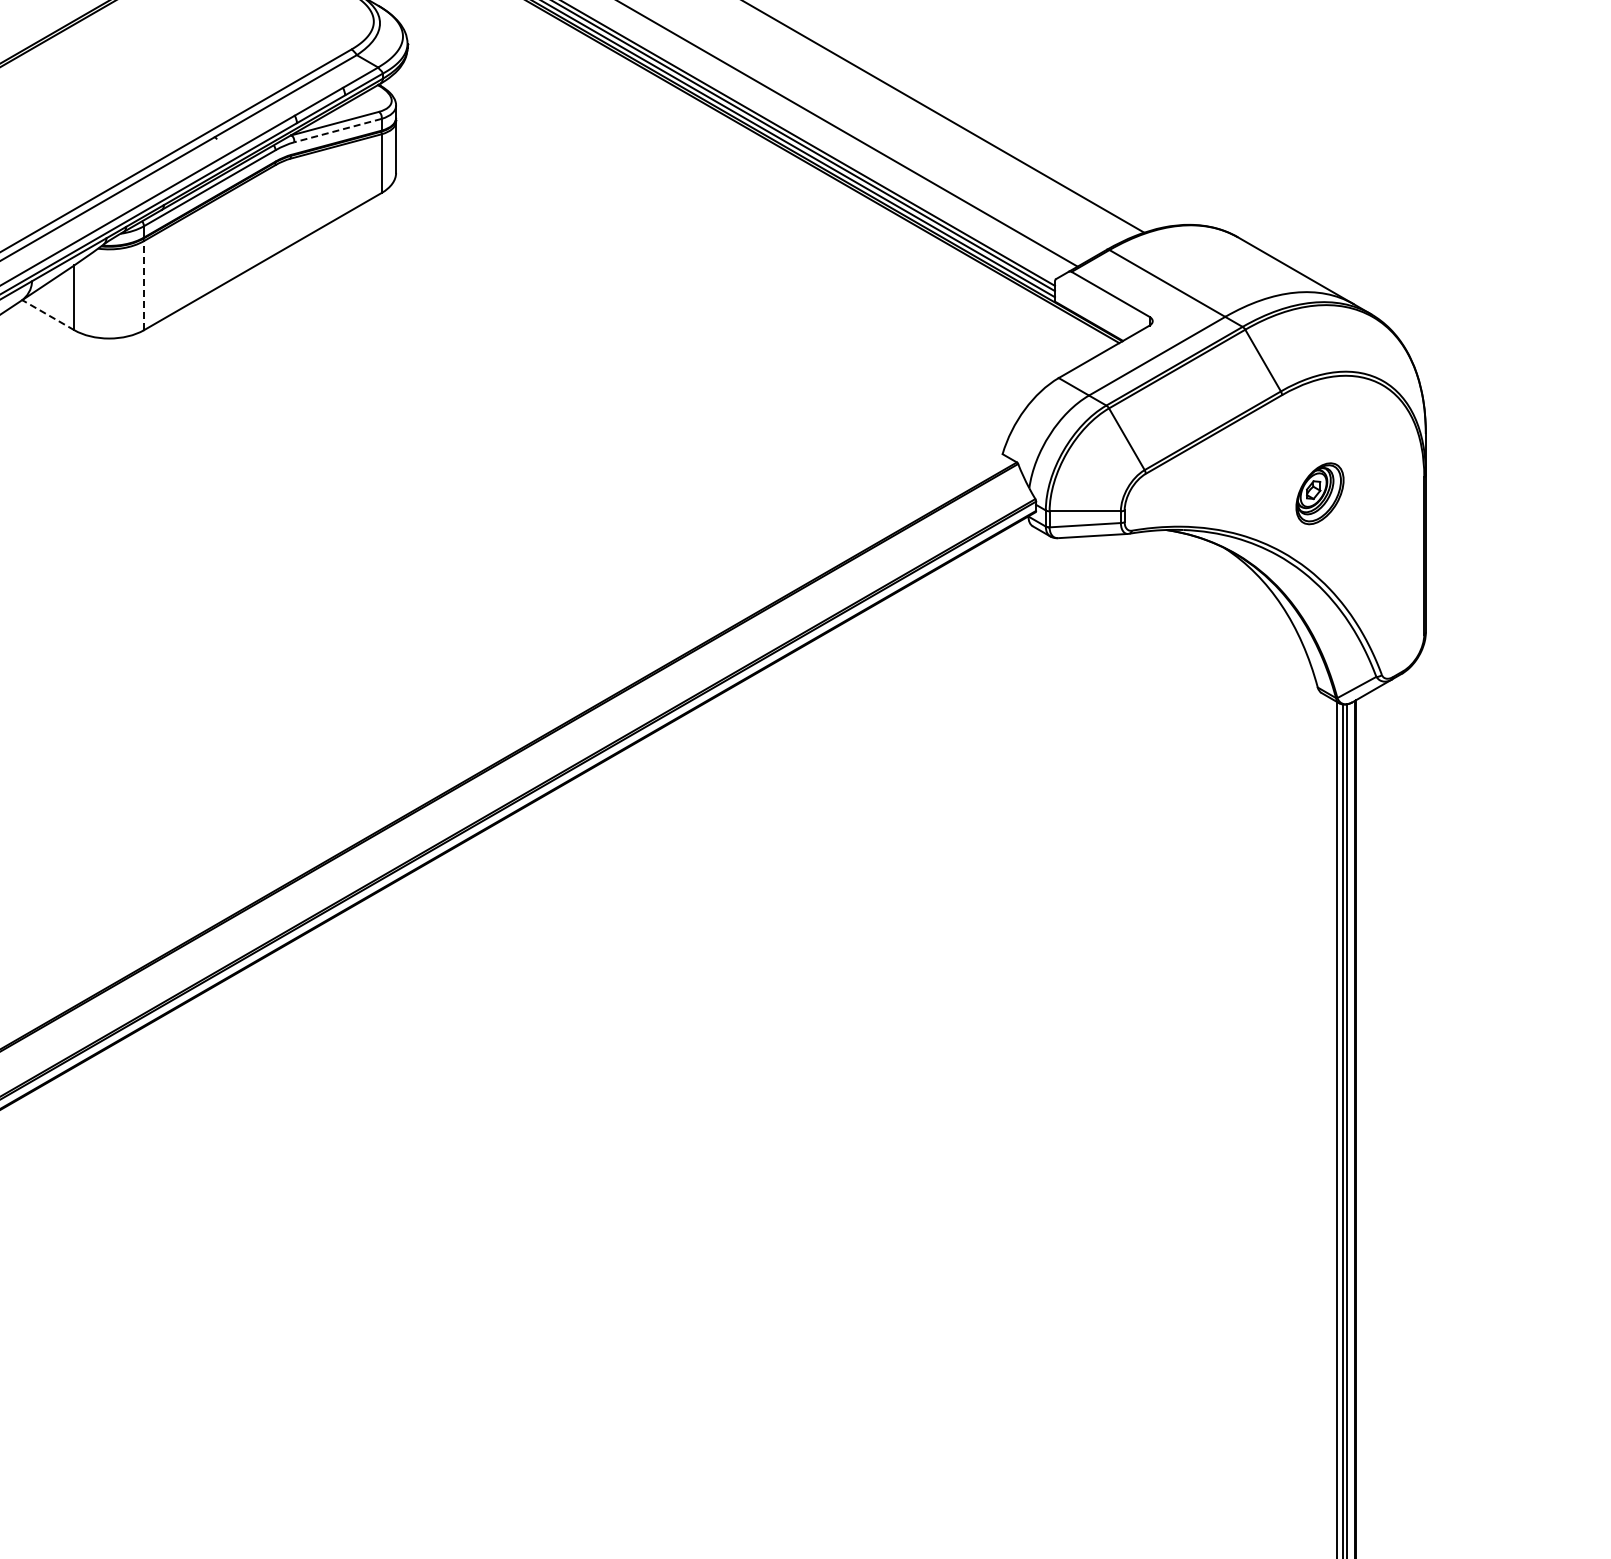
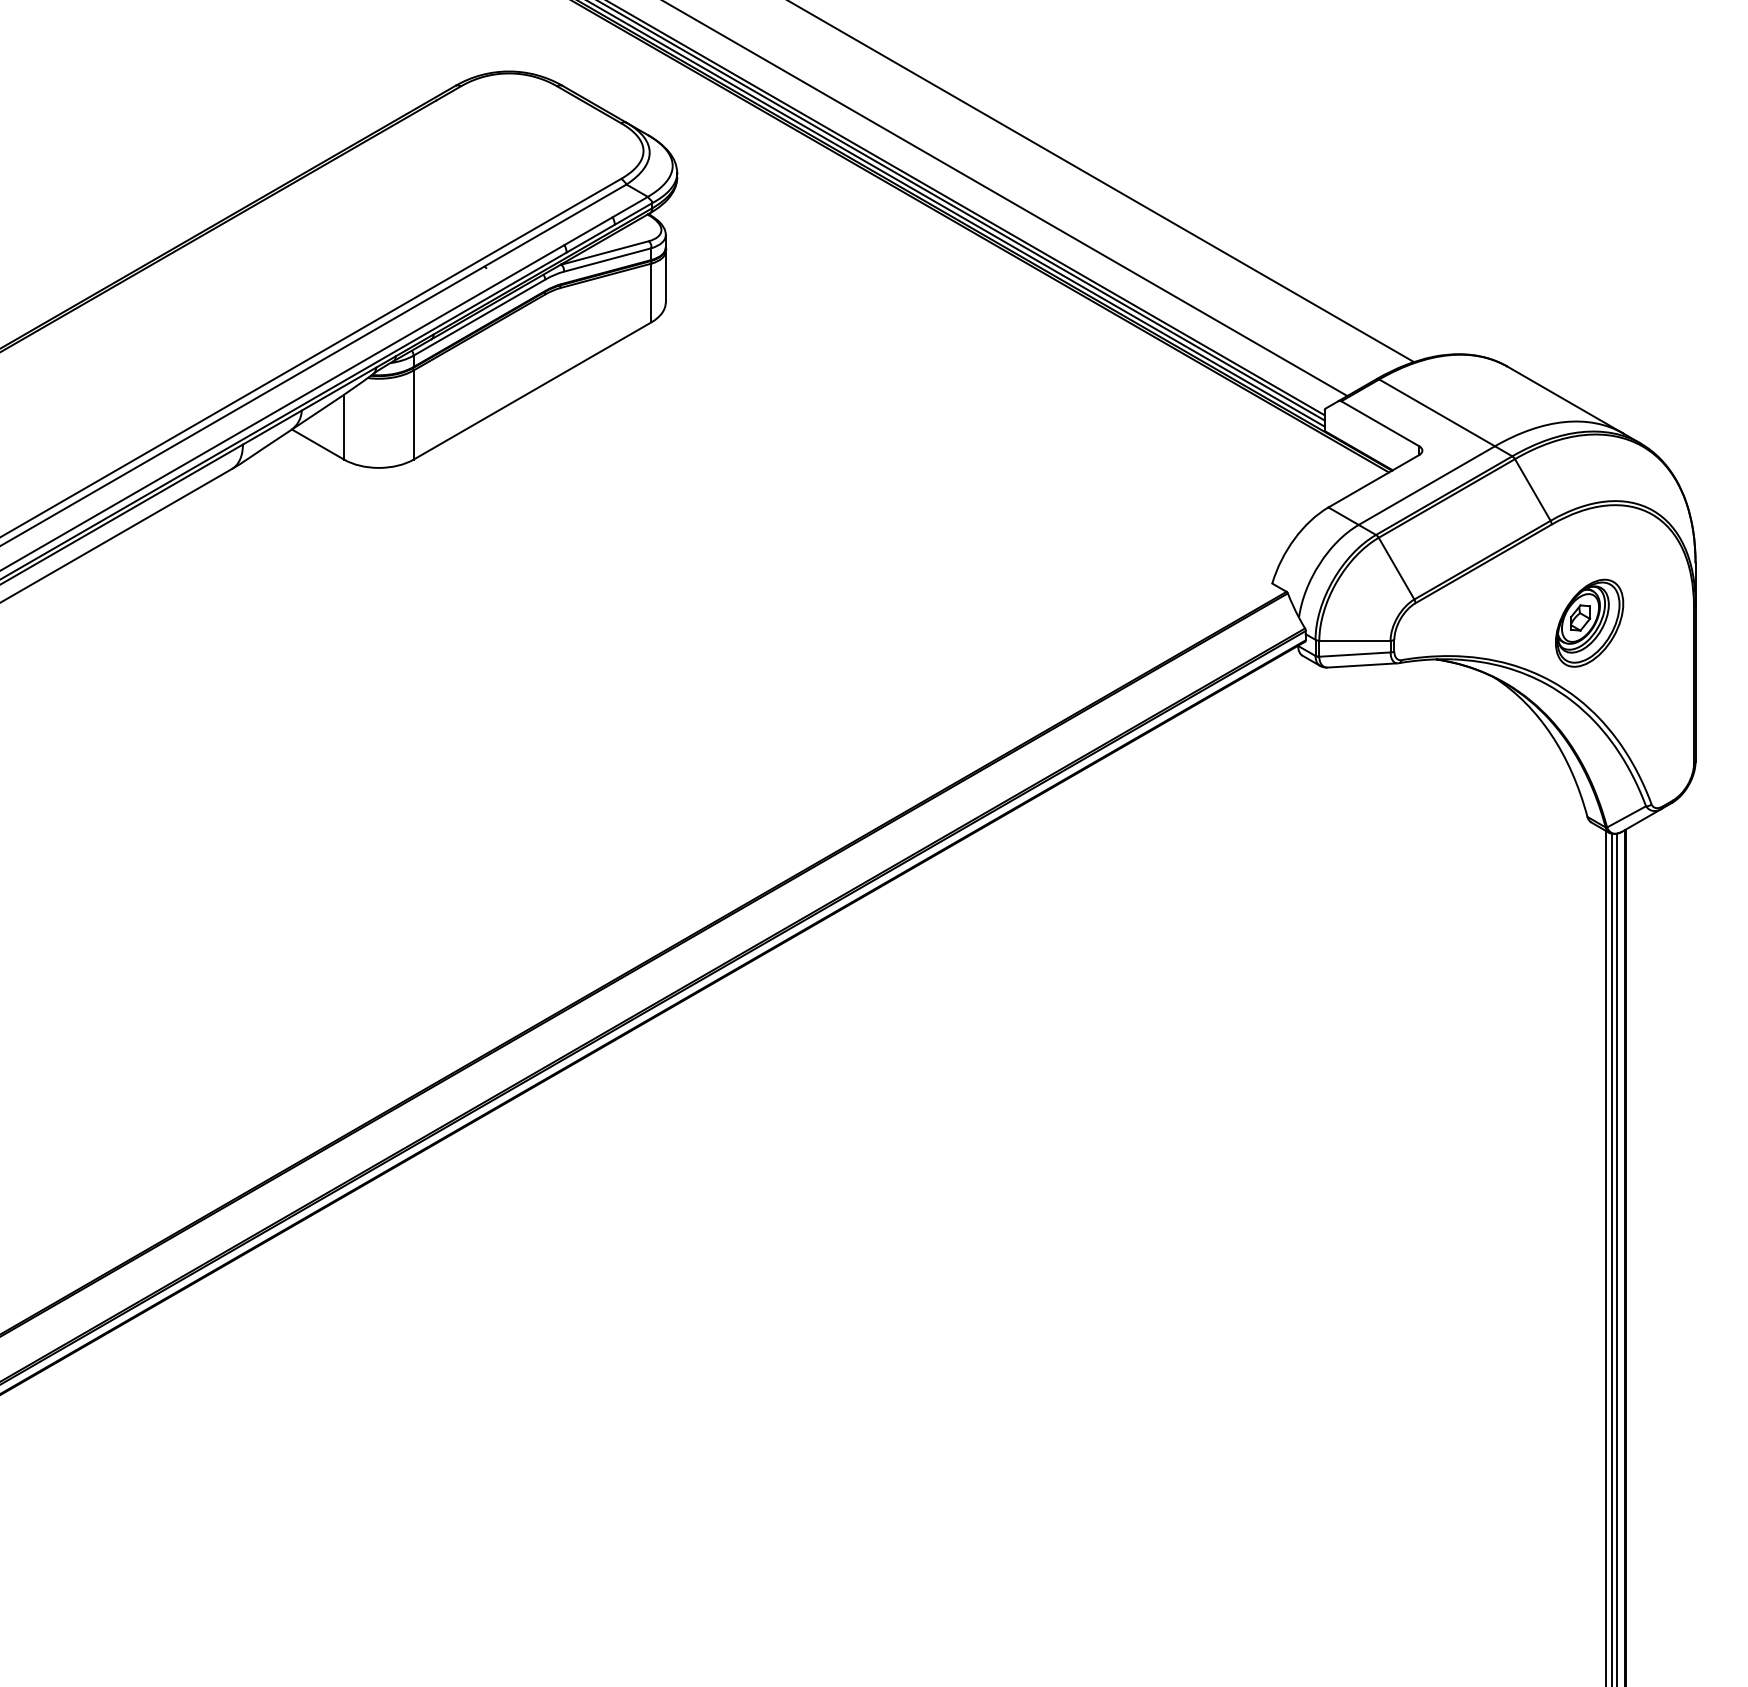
line: (337, 131) -> (607, 260), dashed -> solid
line: (143, 286) -> (413, 415), dashed -> solid
line: (47, 315) -> (317, 444), dashed -> solid
part: (1319, 493) -> (1589, 622), size x1.43

